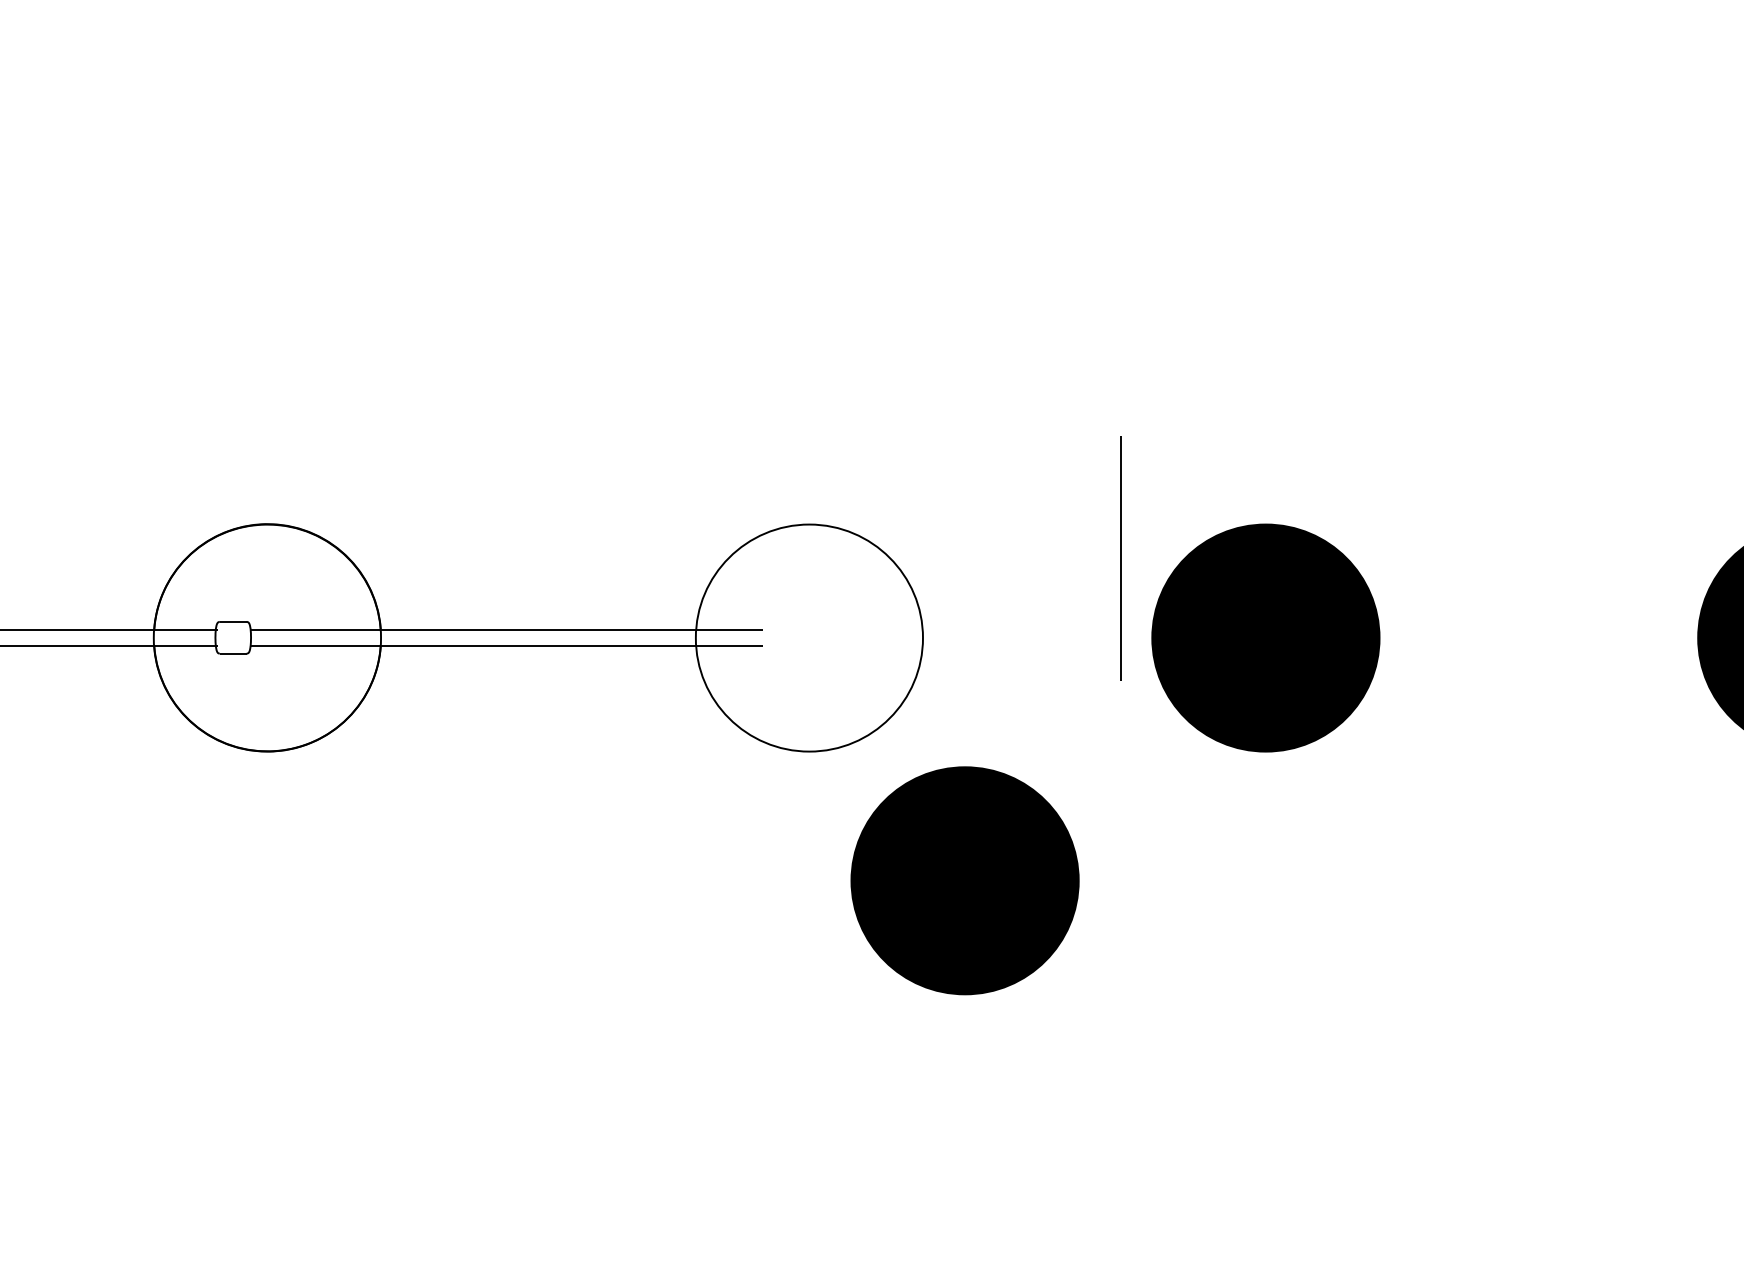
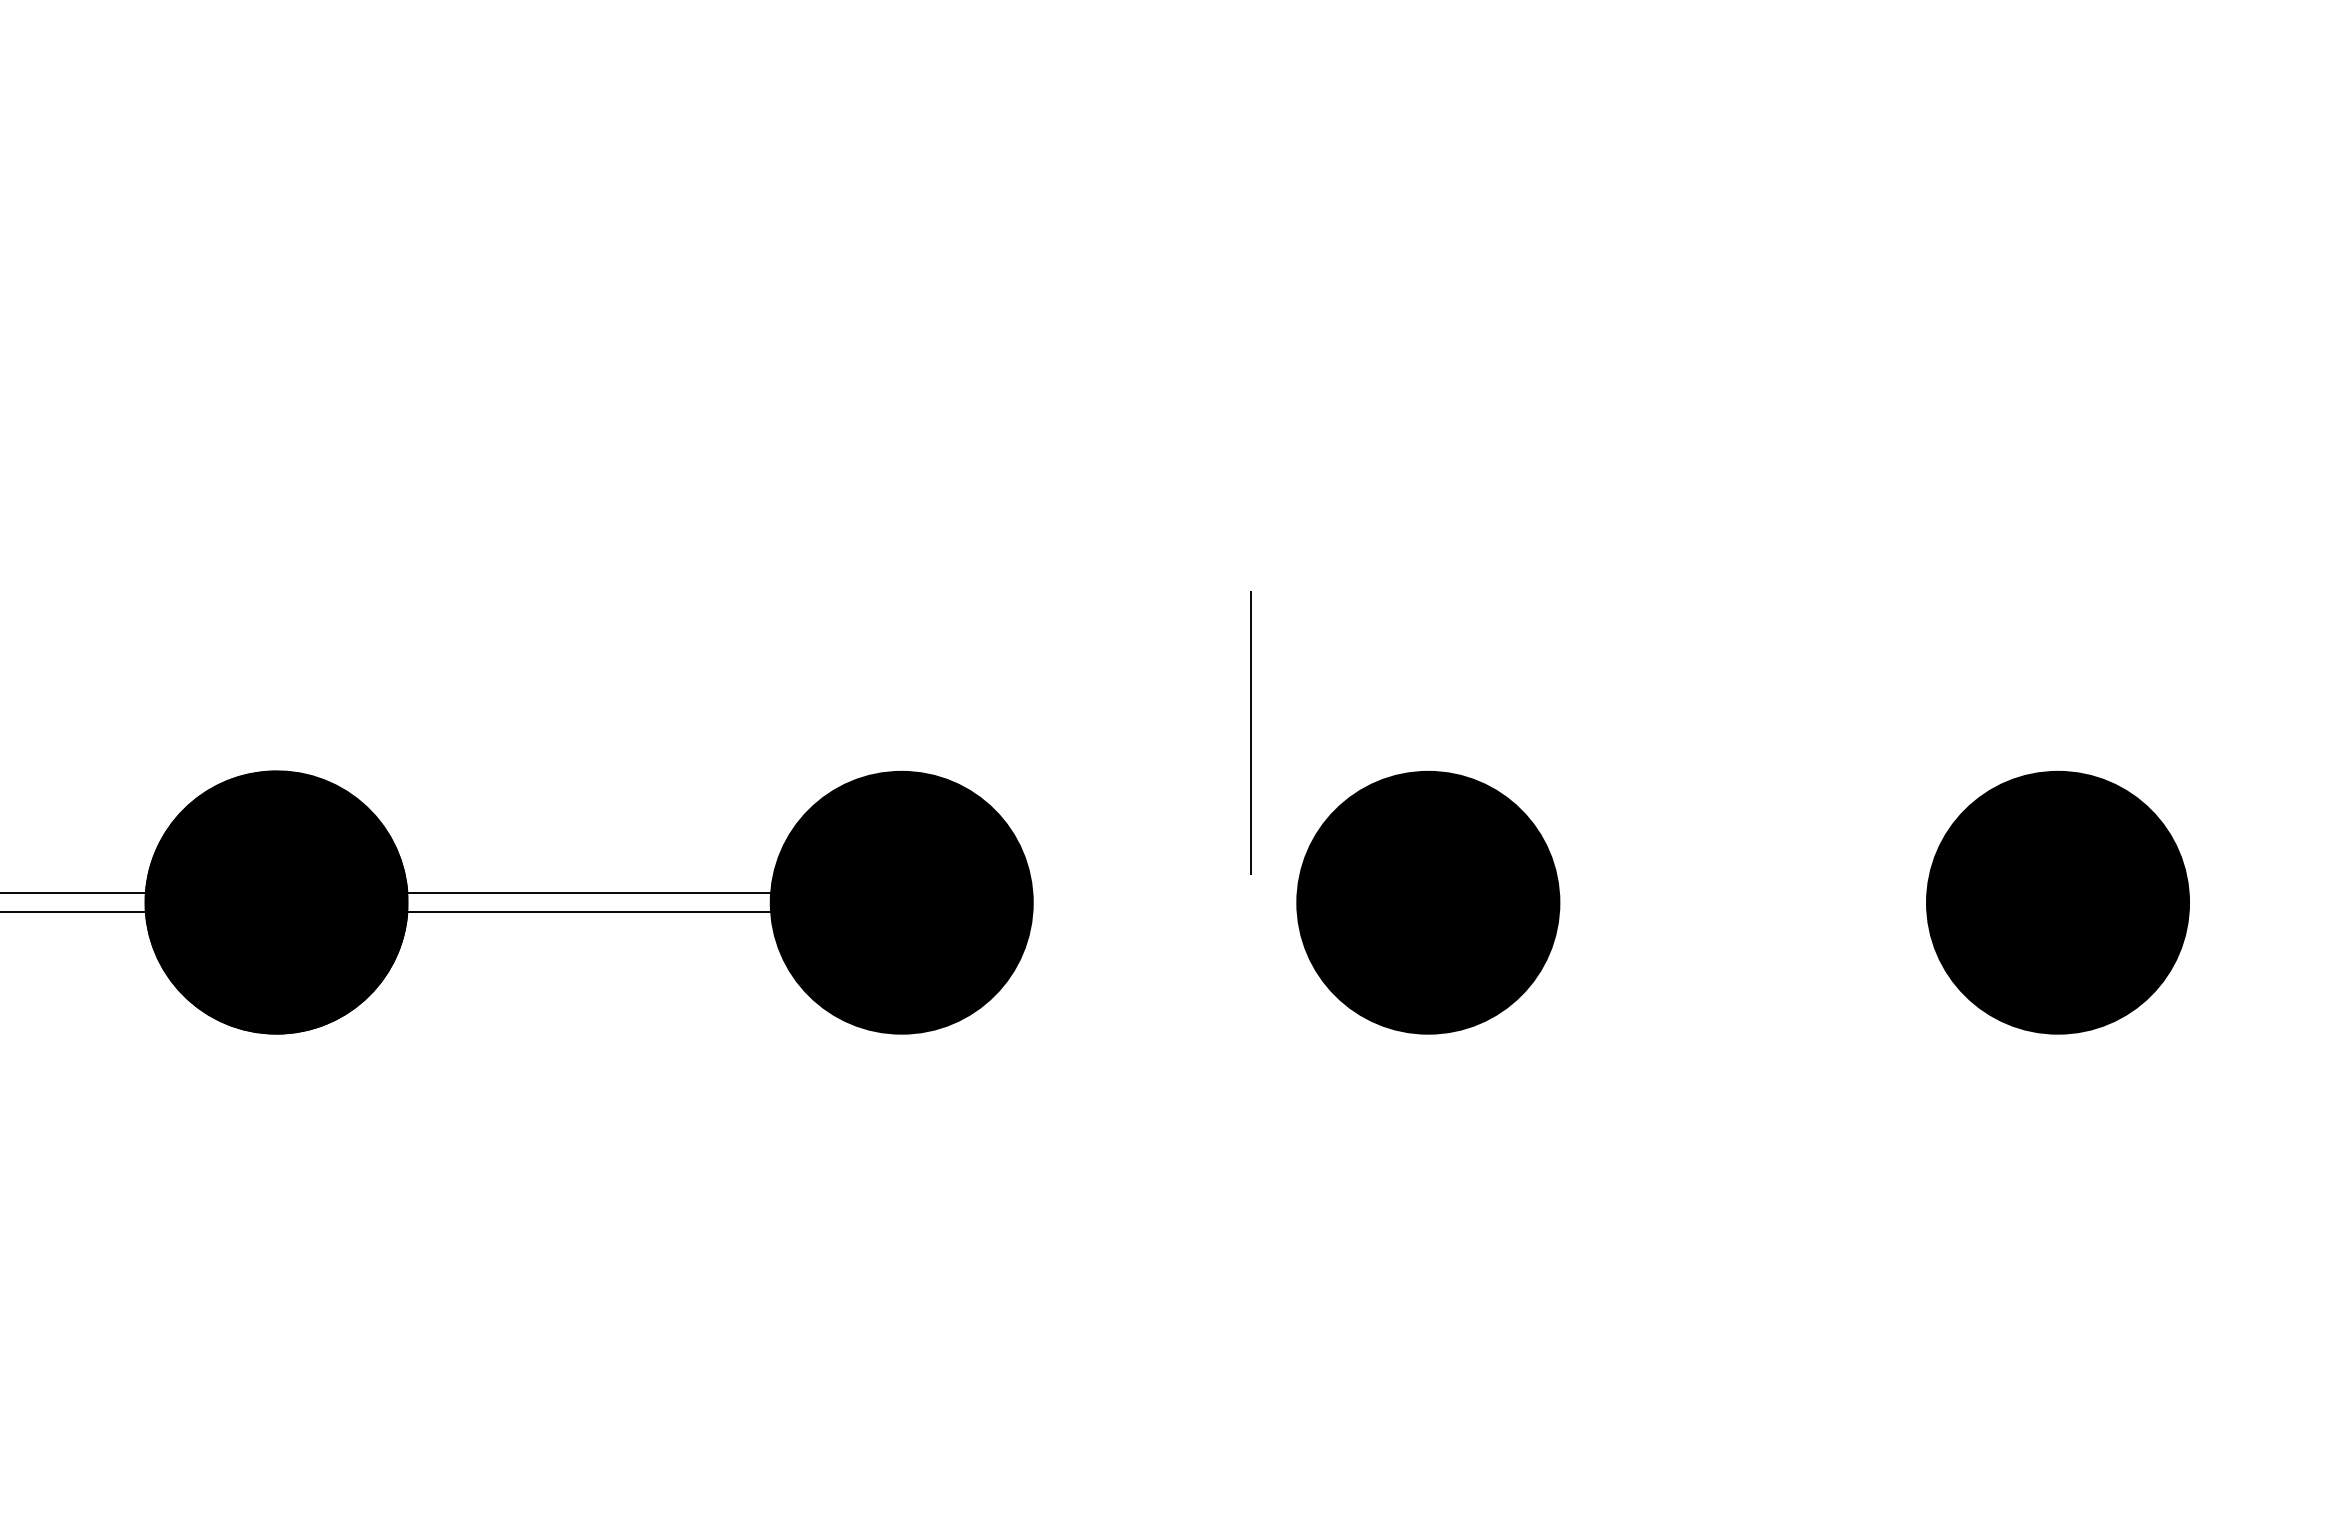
line: (1120, 558) -> (1250, 732), moved
fill: (267, 637) -> (276, 902), added
fill: (809, 637) -> (901, 902), added
part: (965, 880) -> (1081, 1182), removed

